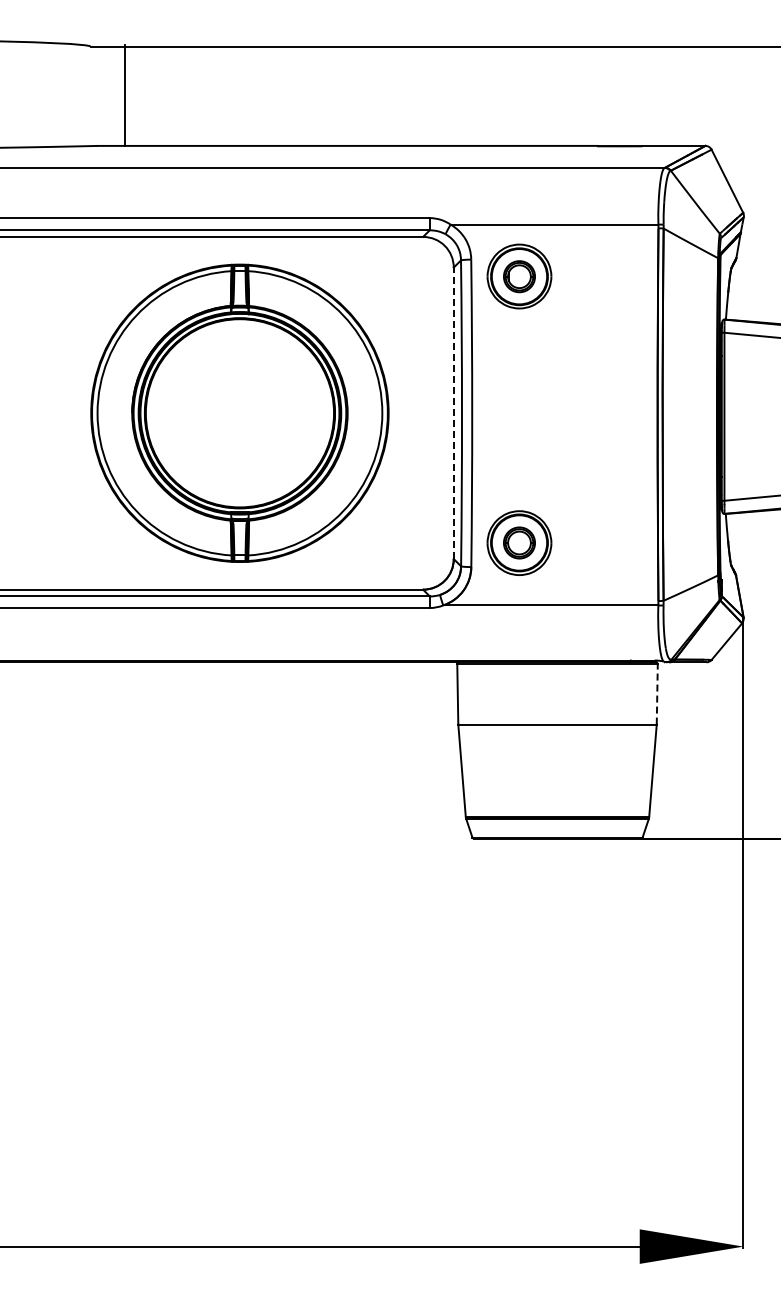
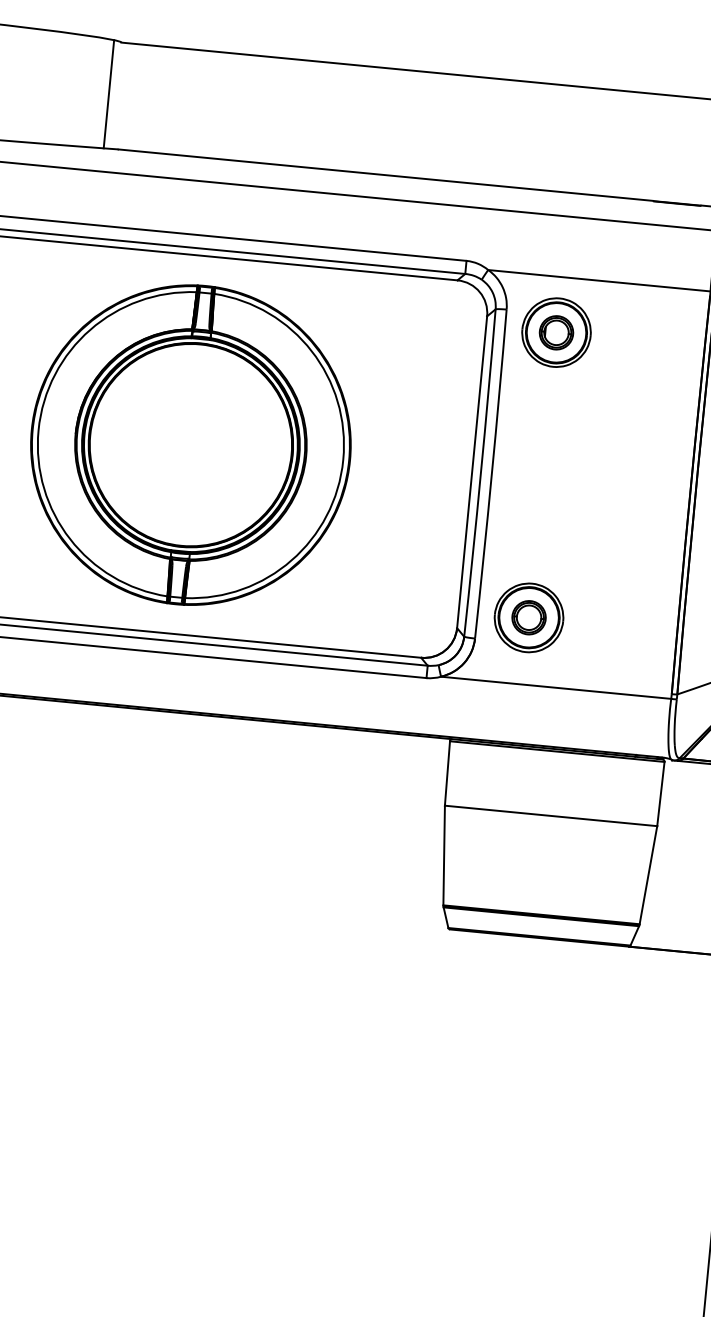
line: (124, 95) -> (108, 94), moved
part: (239, 412) -> (190, 444), moved
line: (453, 413) -> (471, 472), dashed -> solid
line: (657, 694) -> (661, 794), dashed -> solid

